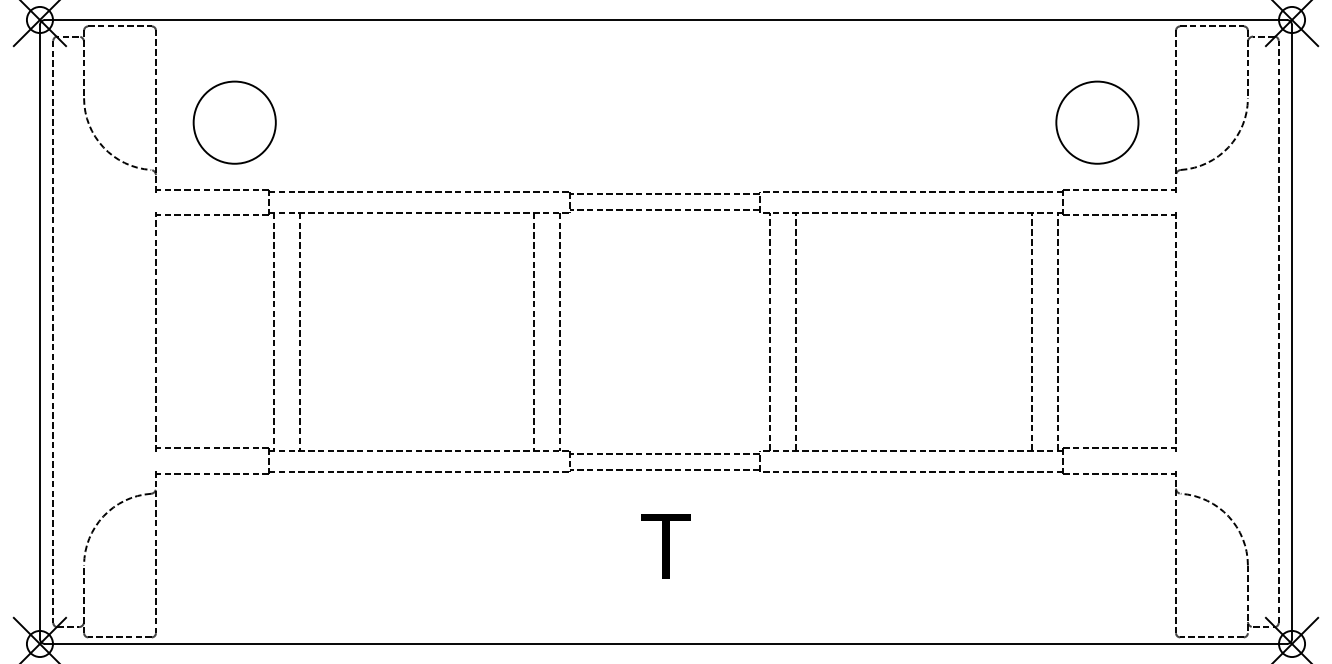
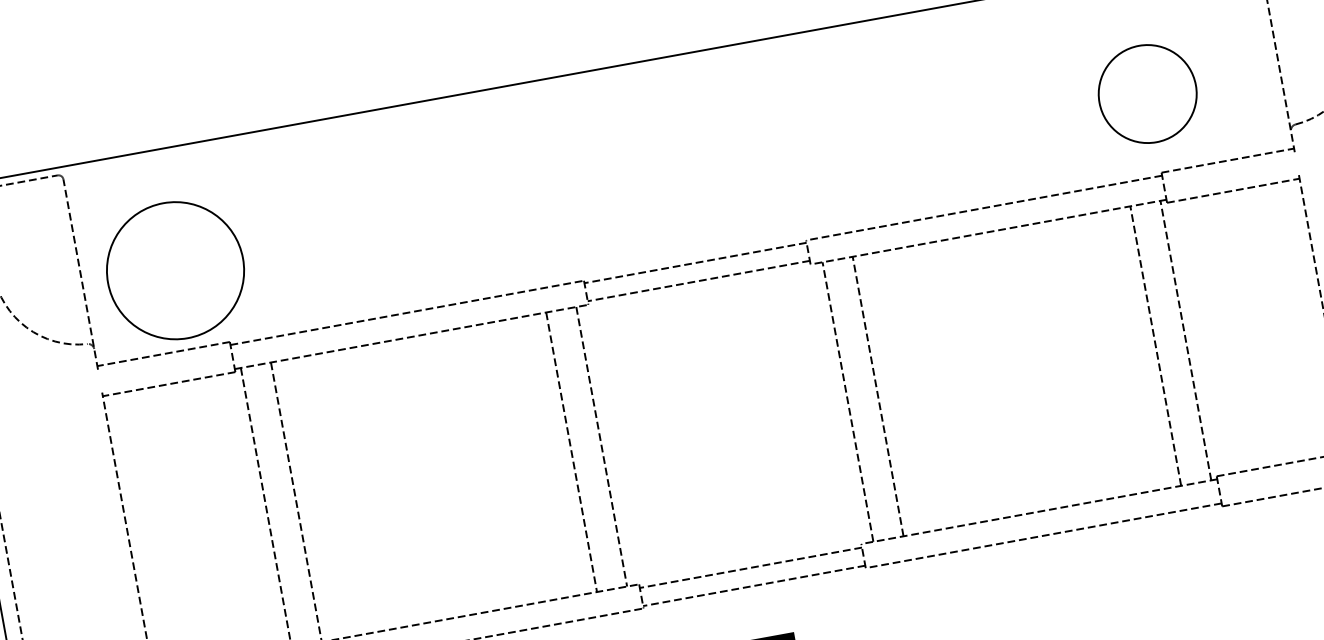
circle: (234, 122) -> (175, 270), size x1.4
circle: (1097, 122) -> (1147, 93), moved

